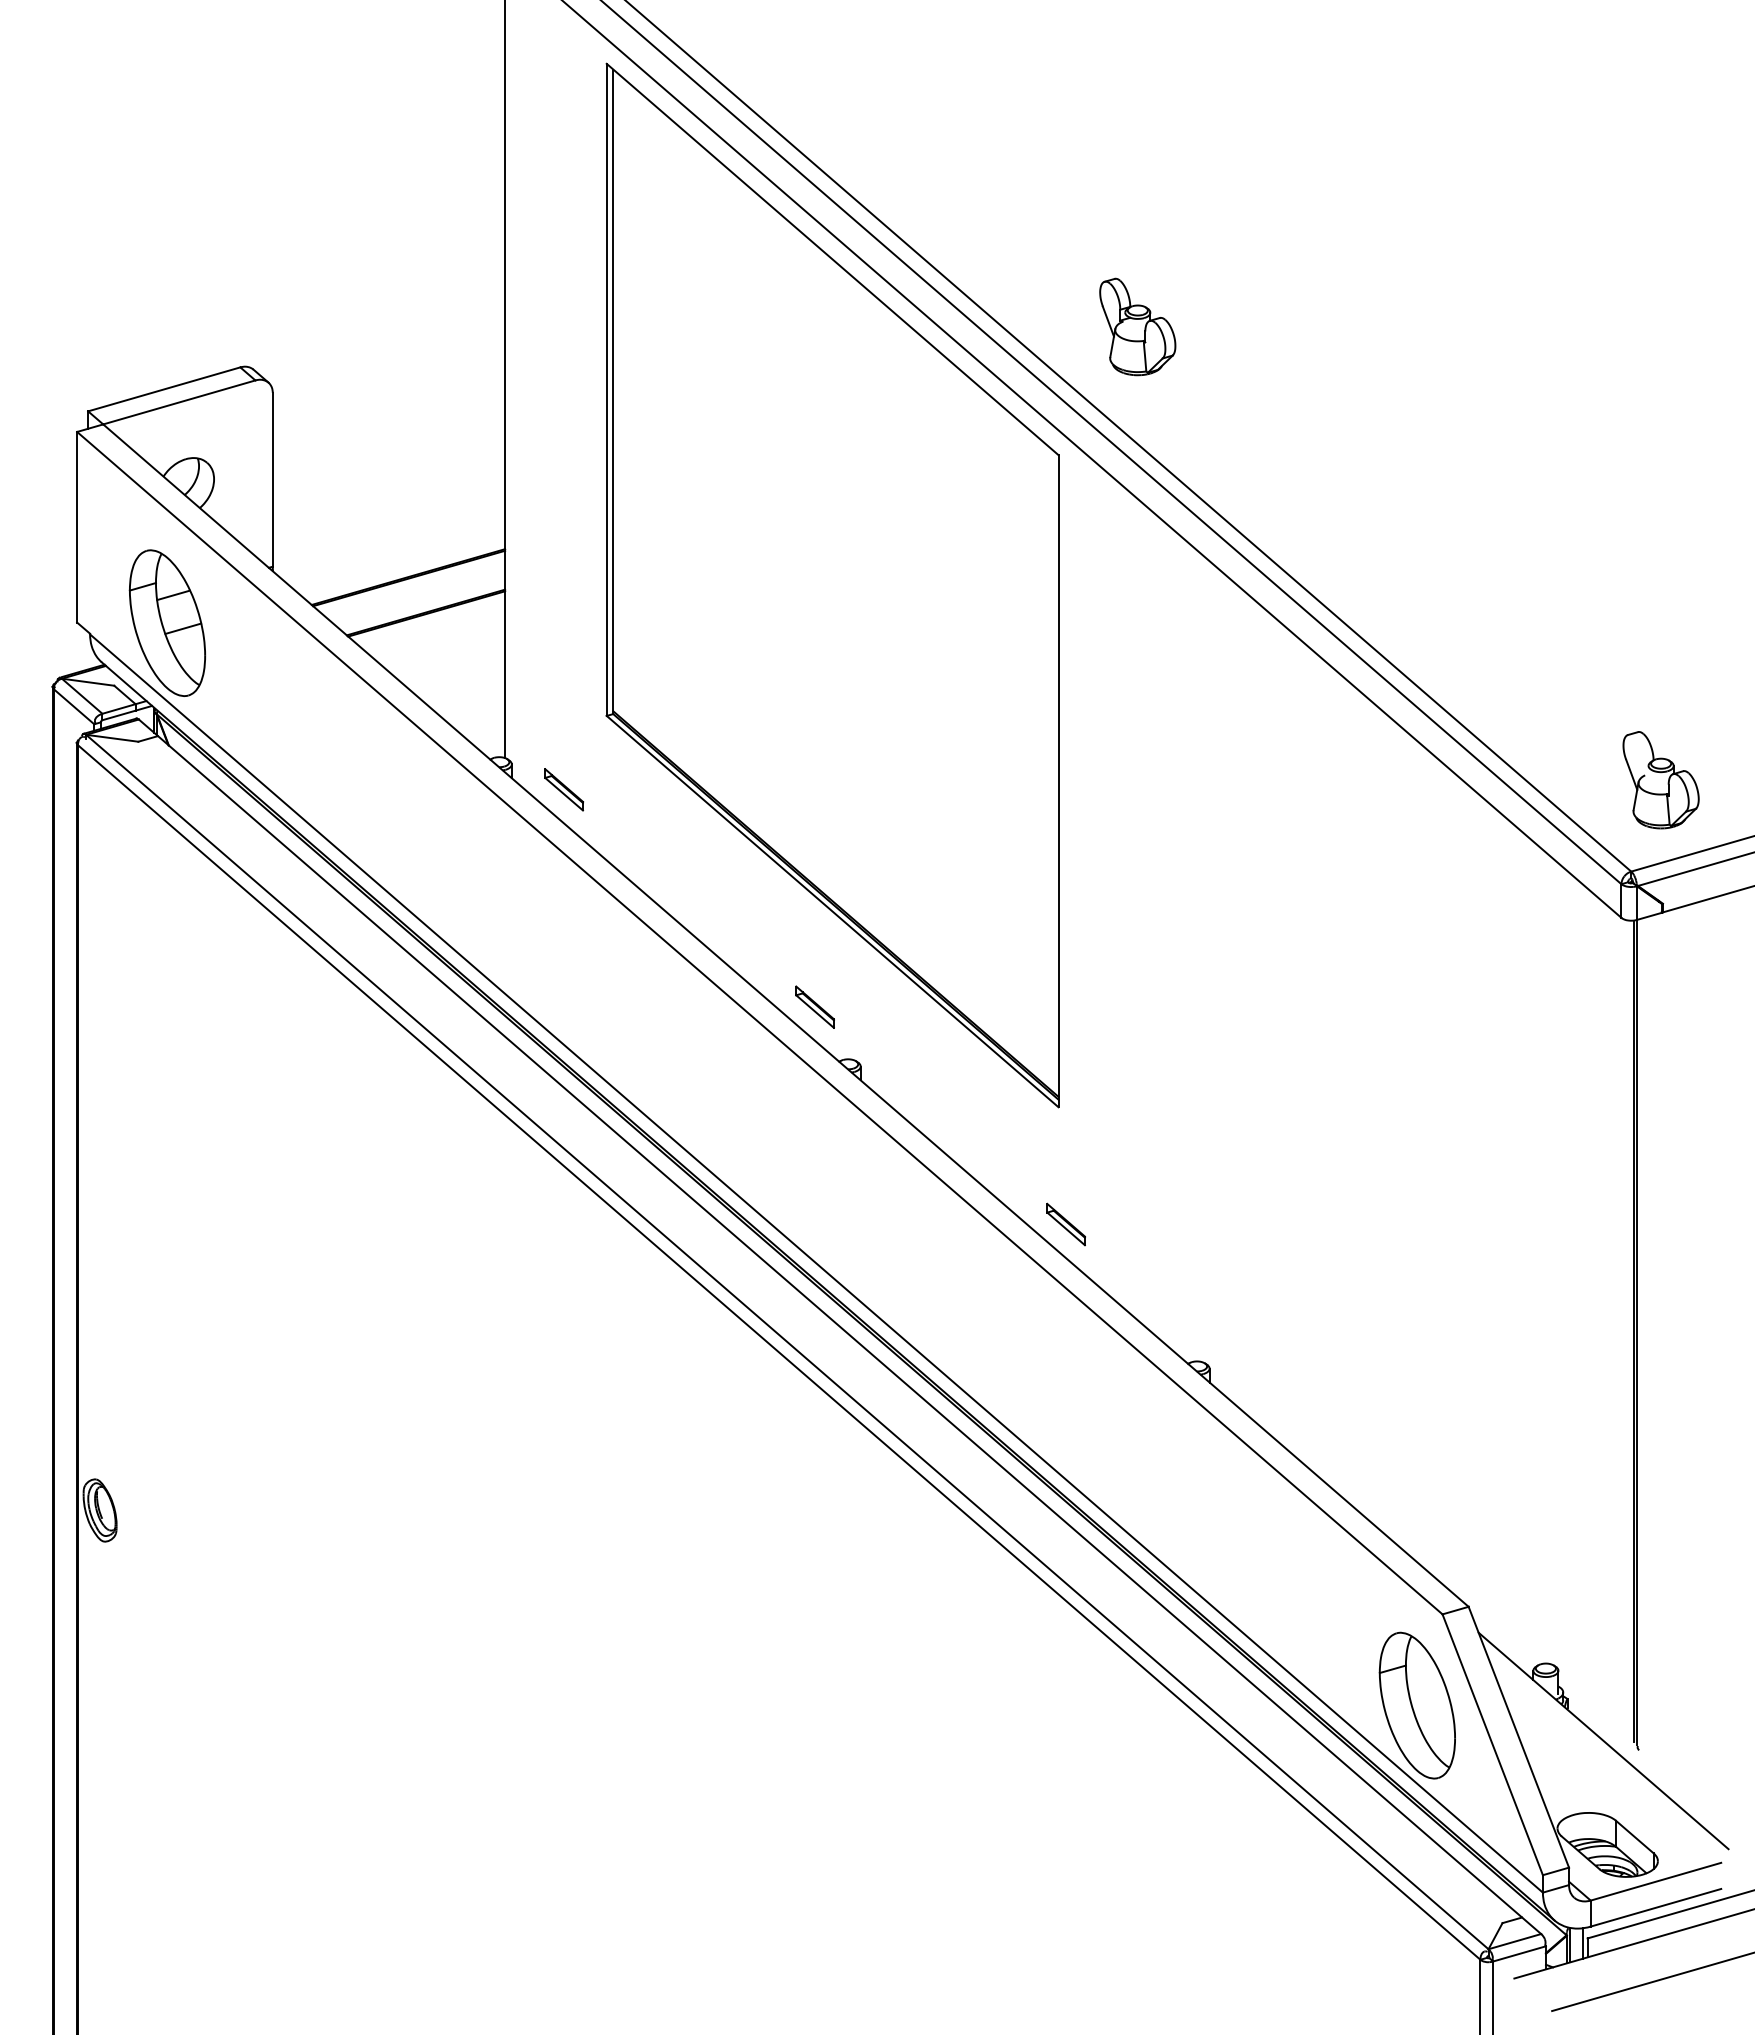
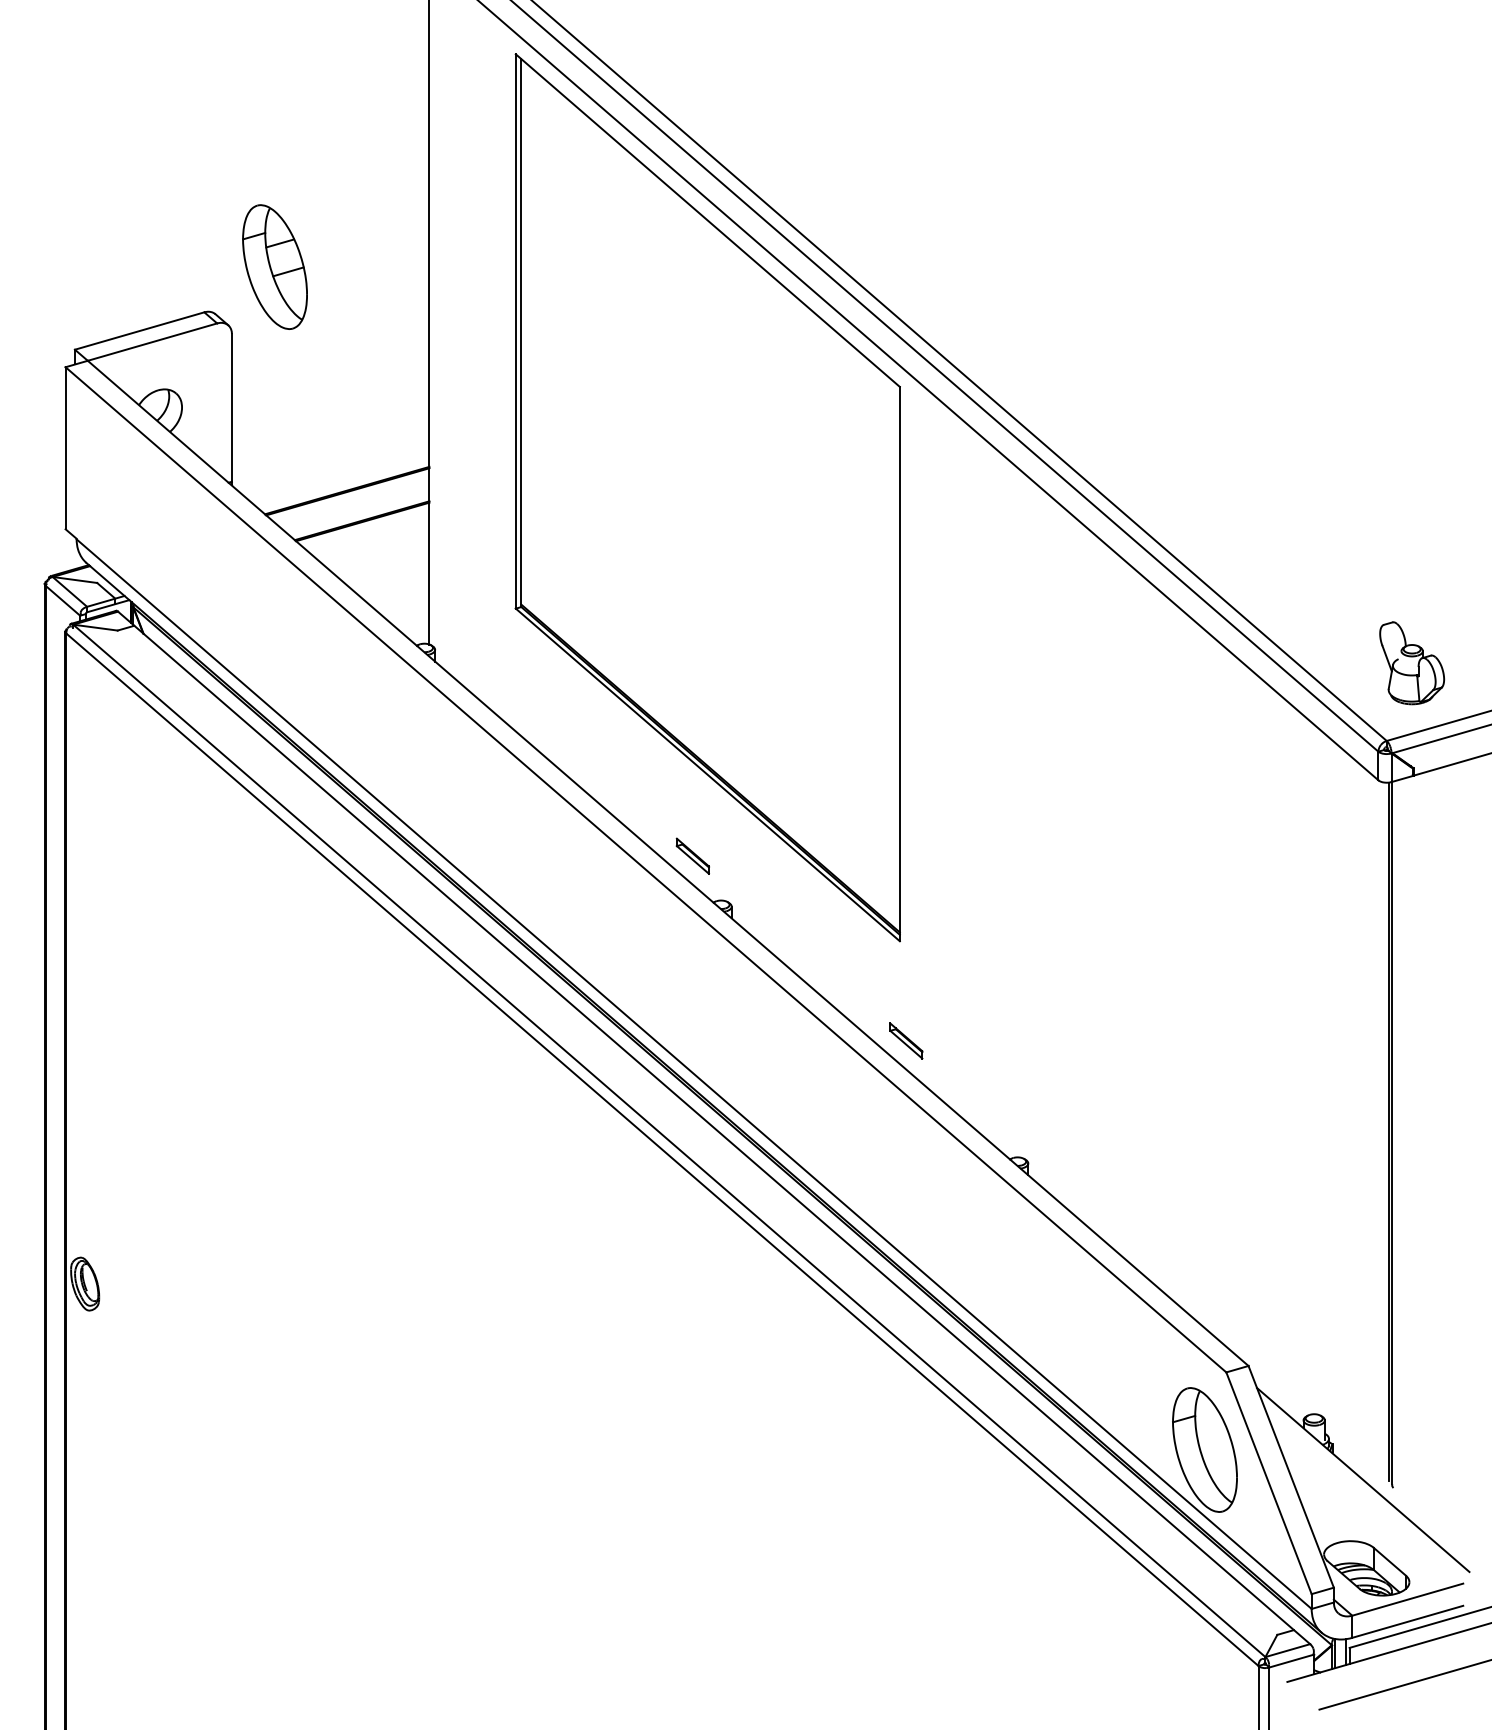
part: (1137, 326) -> (967, 277), removed
part: (167, 622) -> (275, 266), moved
part: (563, 789) -> (479, 671), removed

